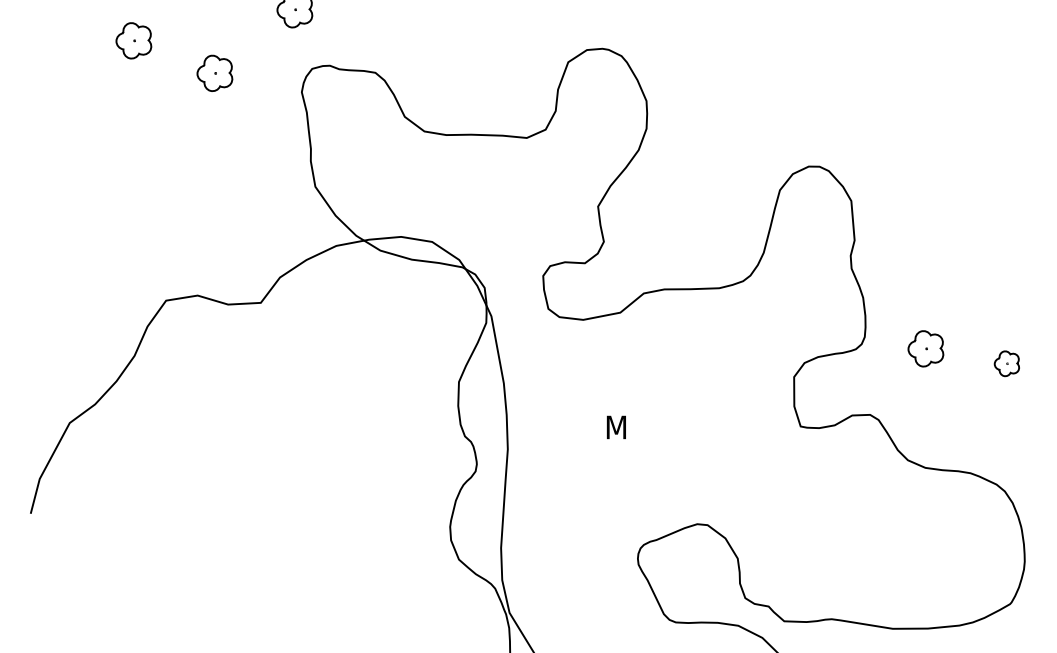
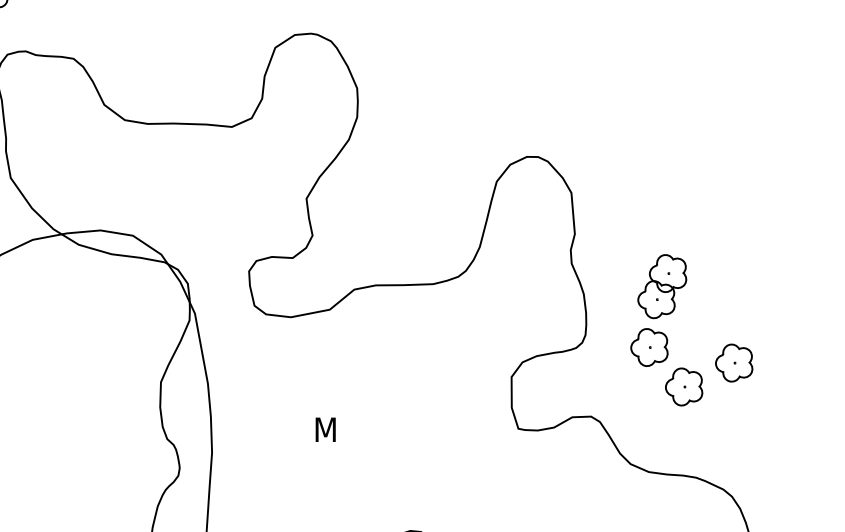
part: (938, 290) -> (662, 286), added
part: (1006, 363) -> (733, 362), size x1.43
part: (958, 386) -> (683, 386), added

